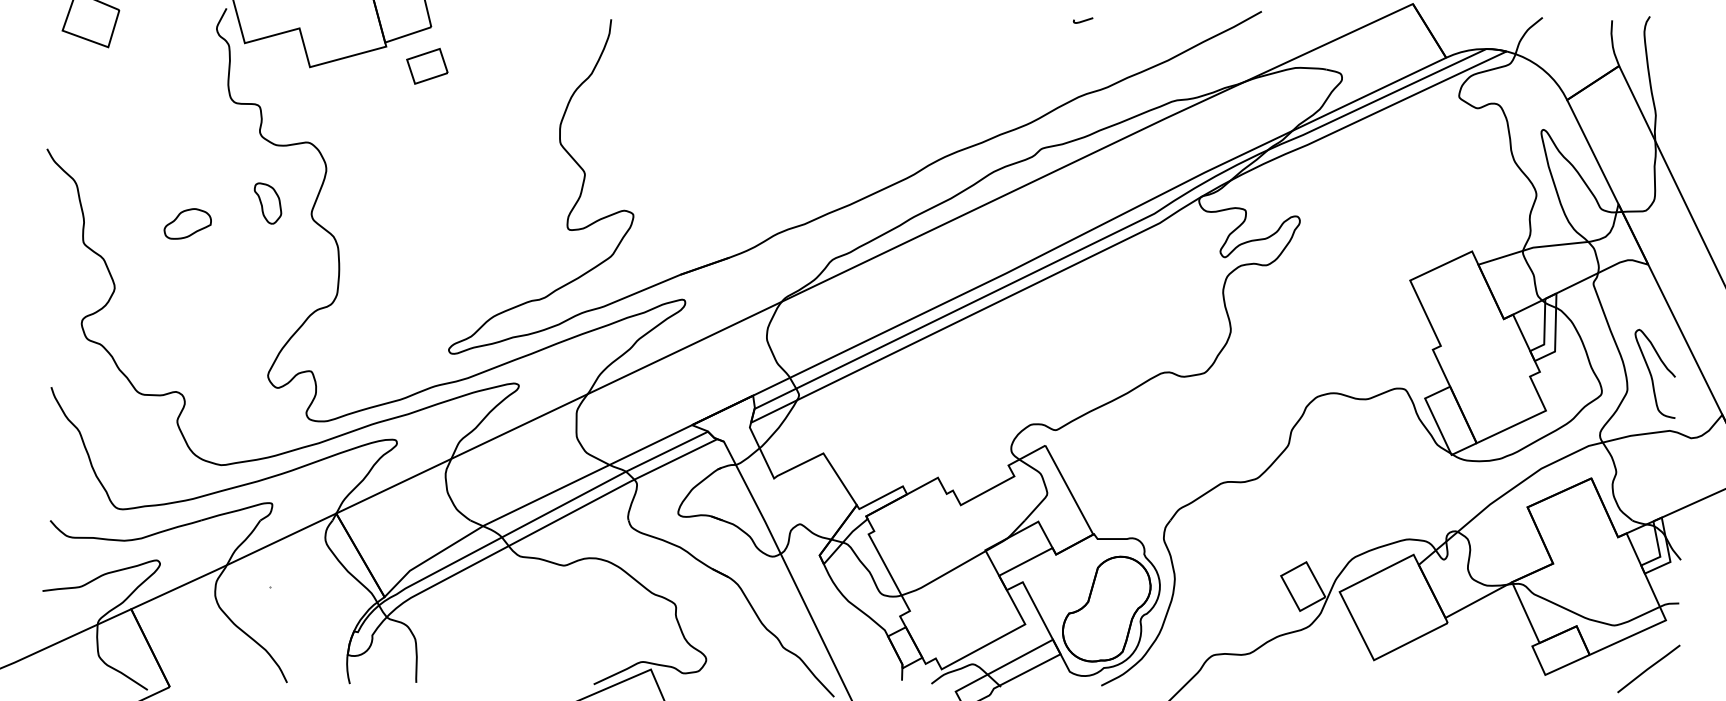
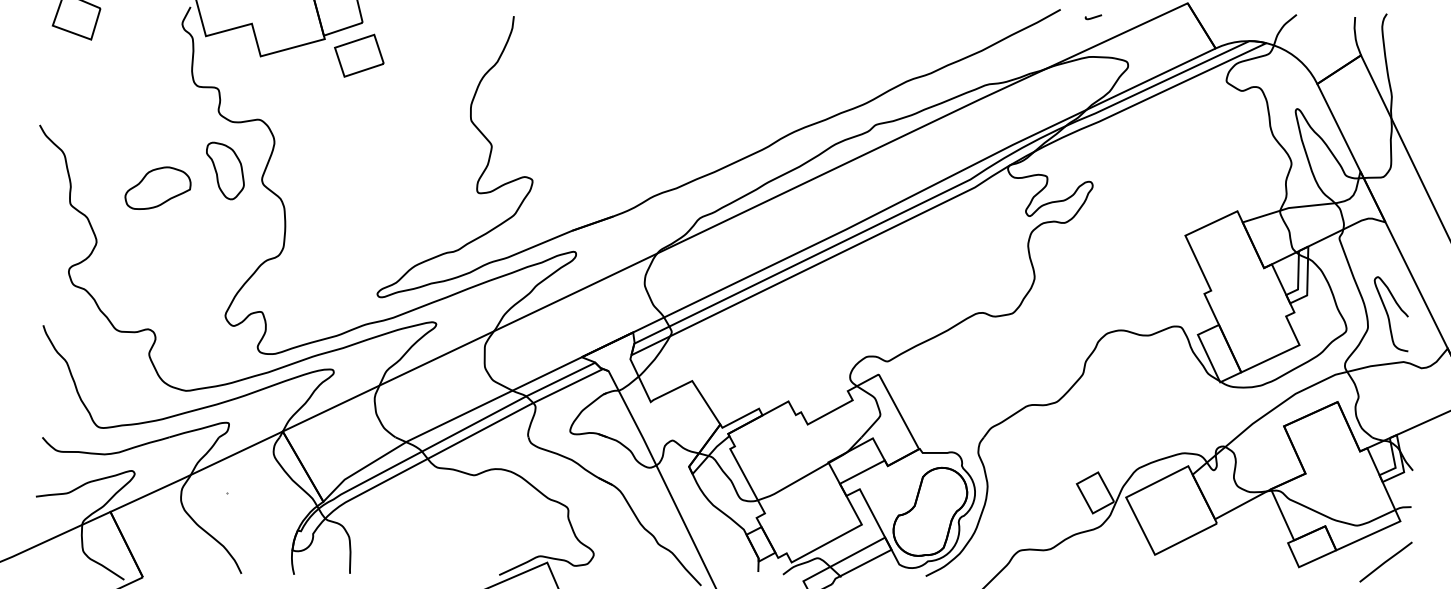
curve: (1083, 20) -> (1093, 17), moved
part: (427, 66) -> (359, 55), size x1.43
part: (268, 202) -> (225, 170), size x1.67
part: (187, 223) -> (157, 187), size x1.67

